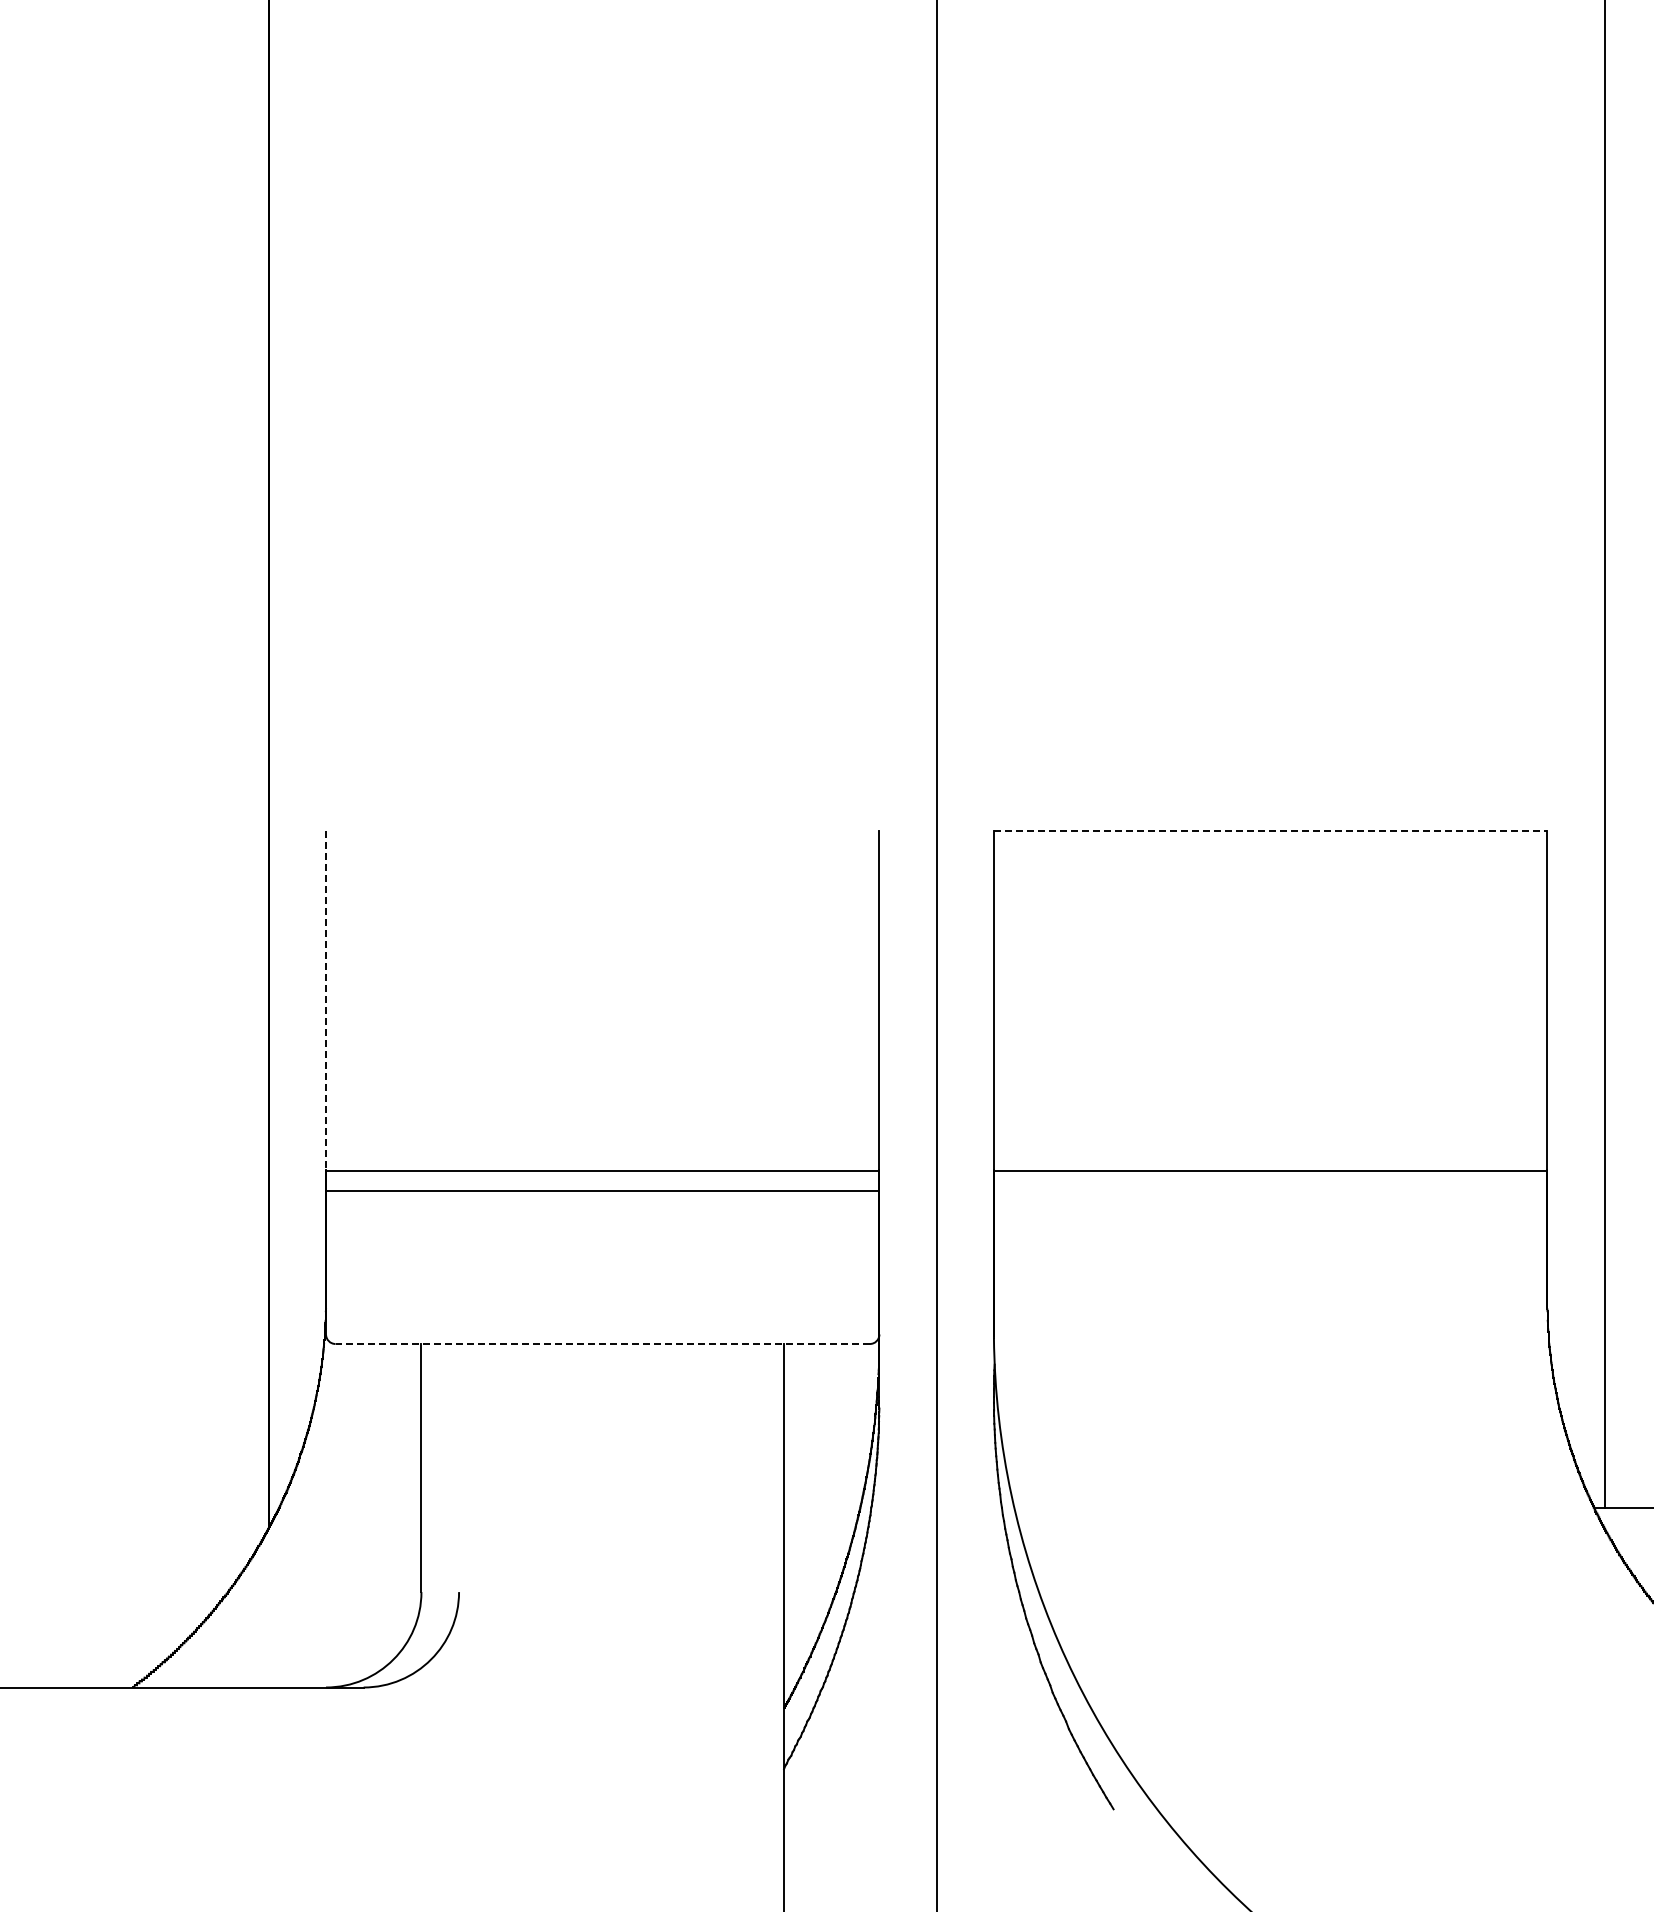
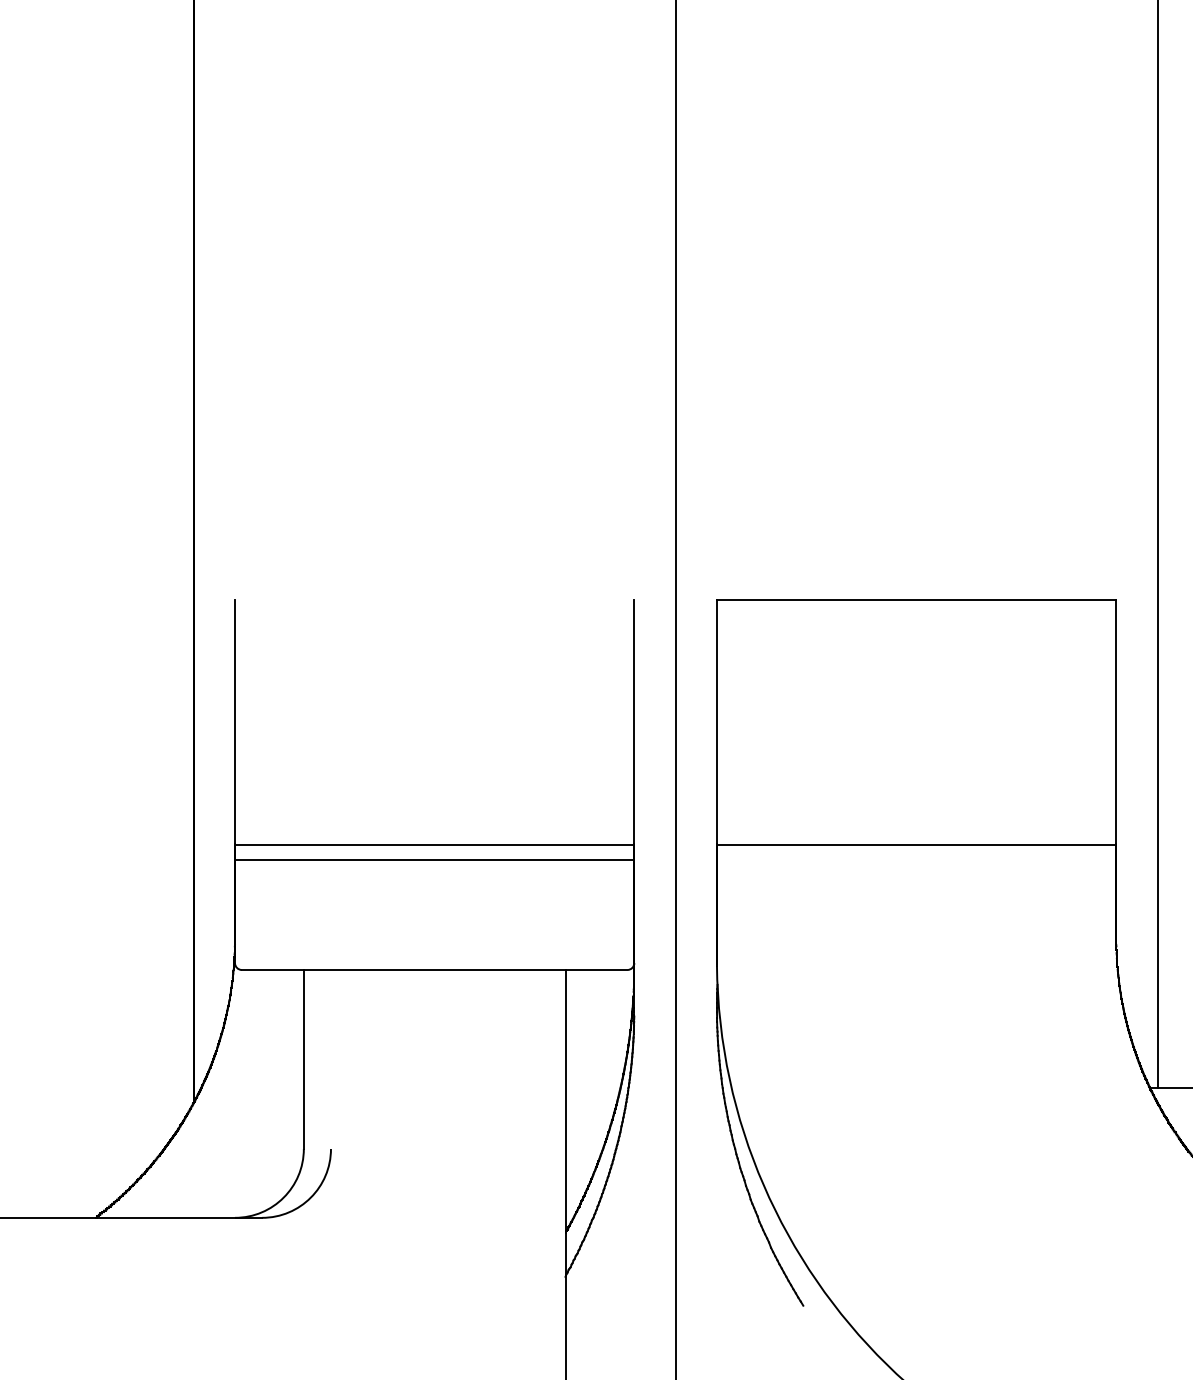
line: (1270, 830) -> (916, 599), dashed -> solid
line: (326, 1011) -> (235, 730), dashed -> solid
line: (602, 1344) -> (434, 970), dashed -> solid

